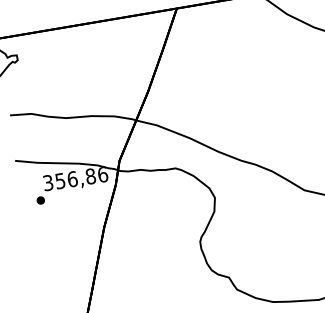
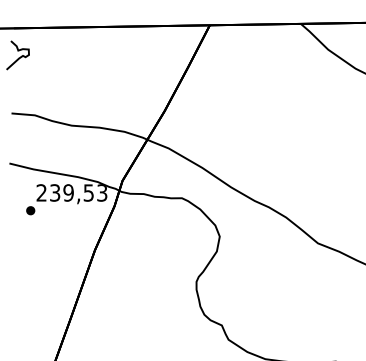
text: (75, 178) -> (71, 192), 356,86 -> 239,53

